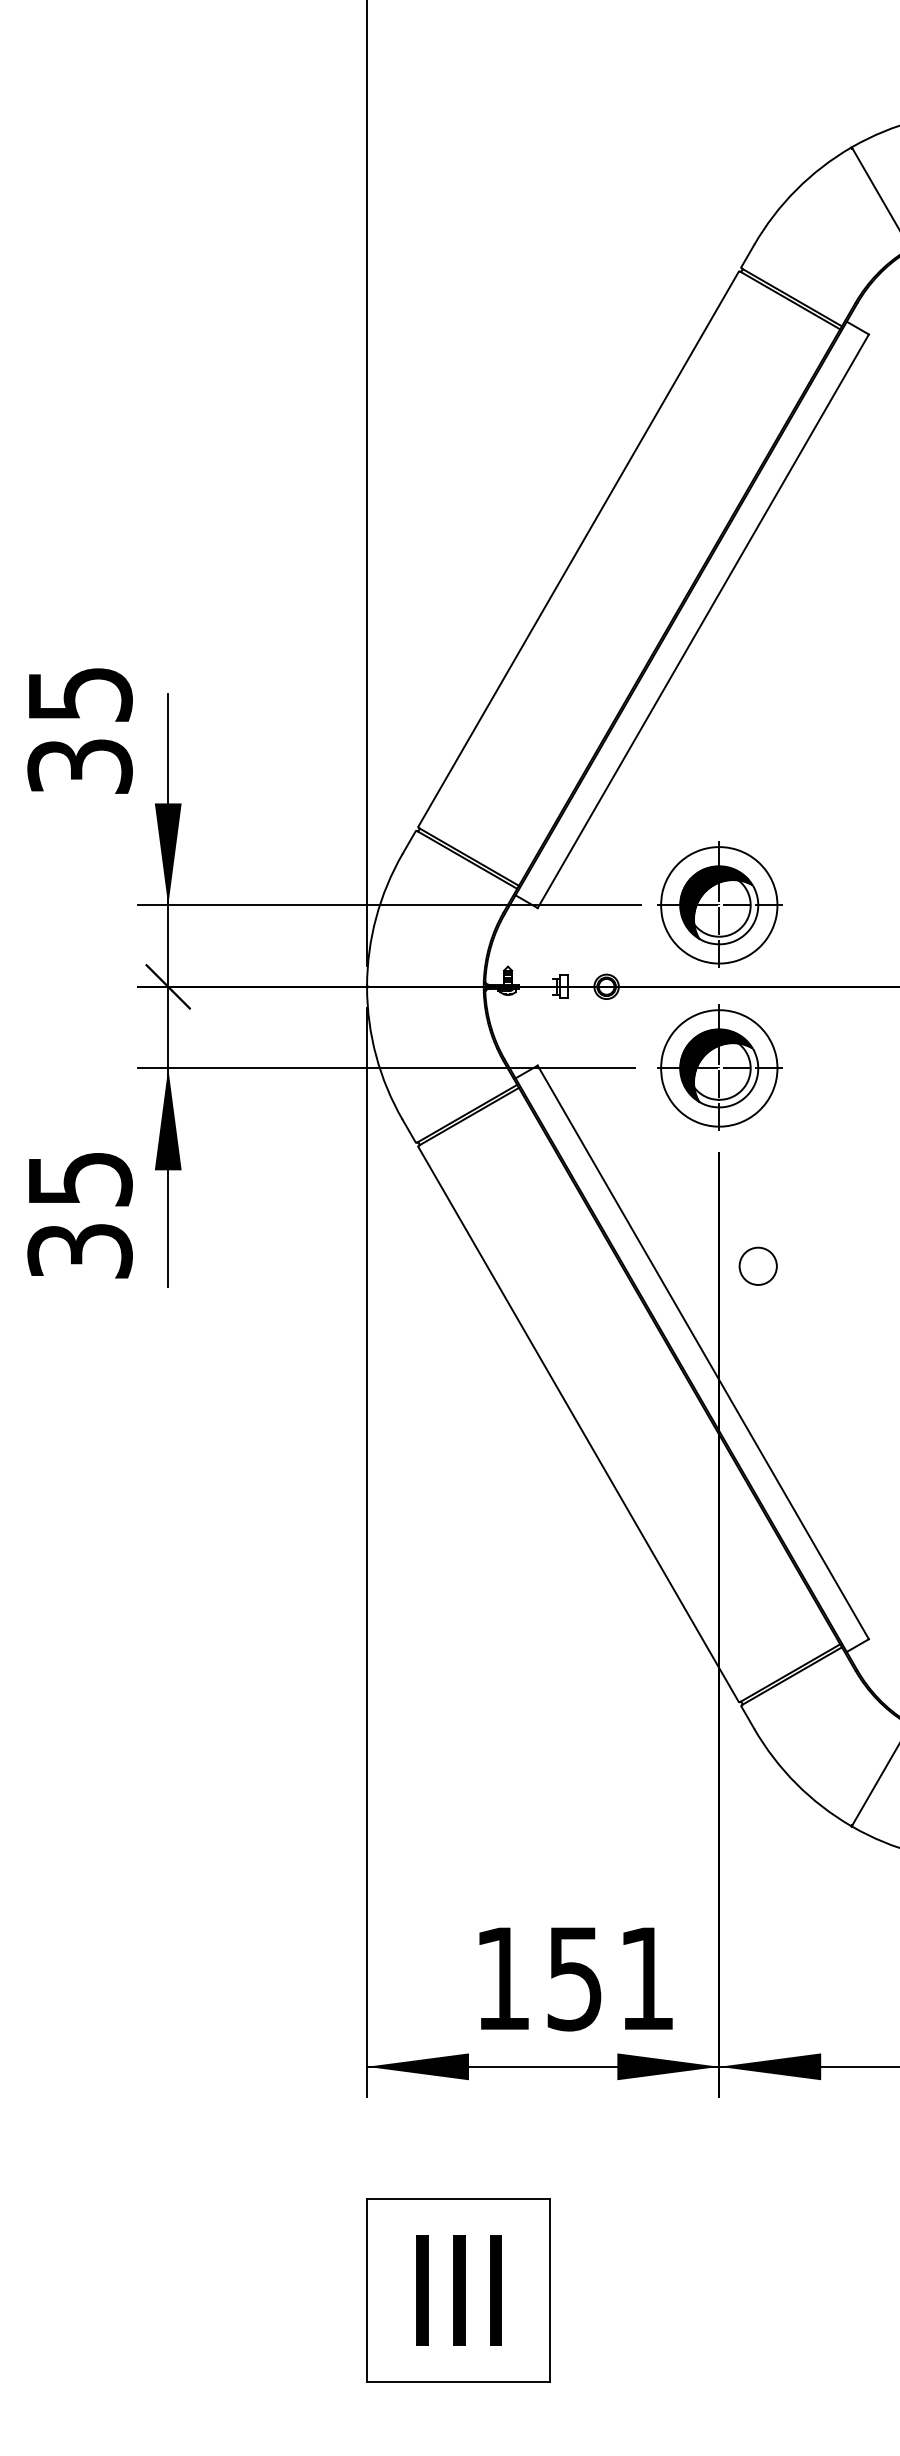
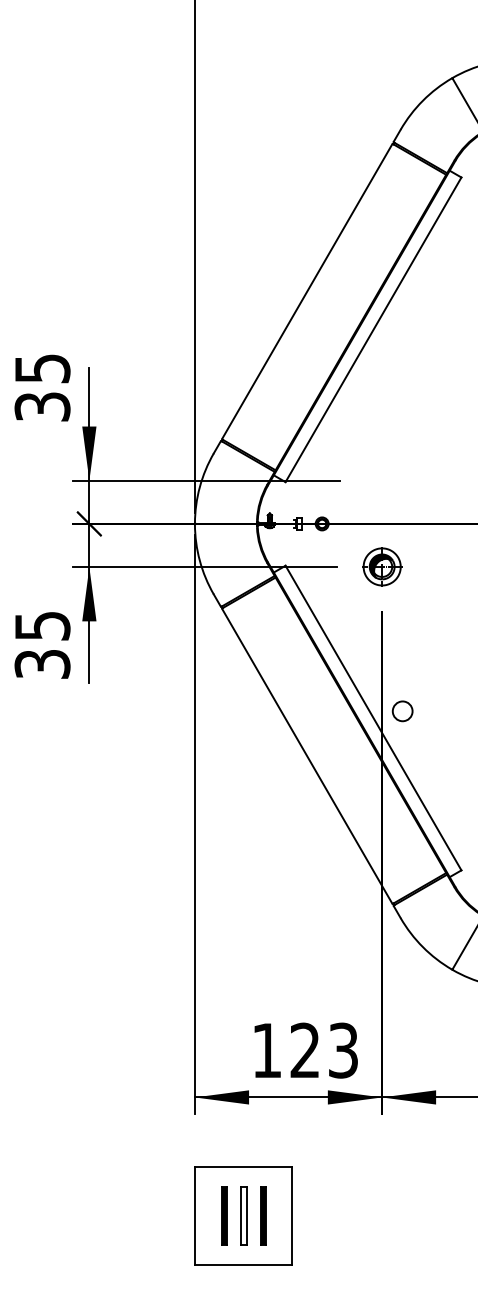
part: (720, 905) -> (382, 480), removed
part: (720, 1066) -> (382, 566), size x0.6
circle: (757, 1266) -> (402, 711), moved
text: (609, 1978) -> (323, 1050), 151 -> 123
fill: (458, 2291) -> (243, 1216), removed

